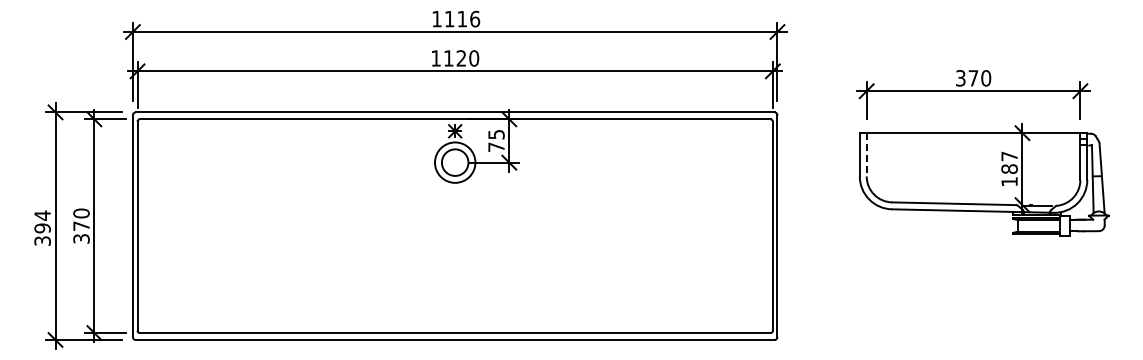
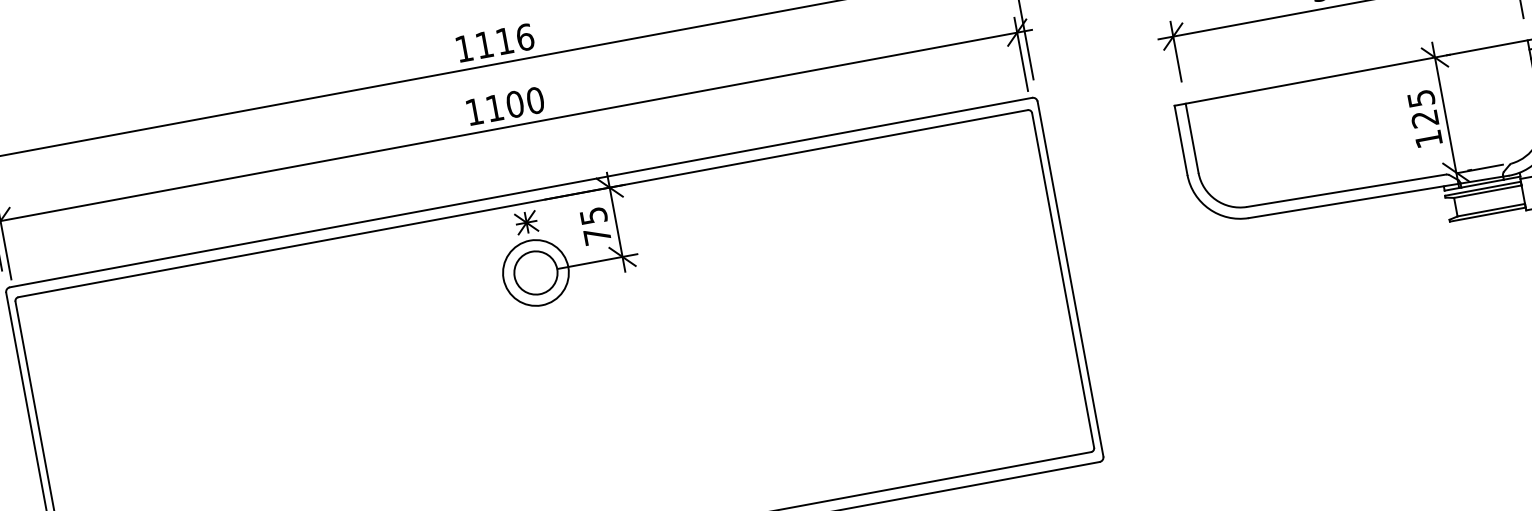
text: (461, 58) -> (515, 104), 1120 -> 1100
line: (866, 154) -> (1191, 137), dashed -> solid
text: (1009, 162) -> (1422, 108), 187 -> 125

